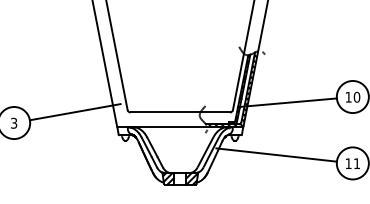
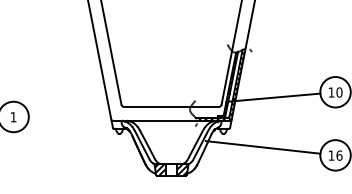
line: (74, 112) -> (70, 106), removed
text: (14, 122) -> (13, 116), 3 -> 1
text: (356, 163) -> (339, 155), 11 -> 16

